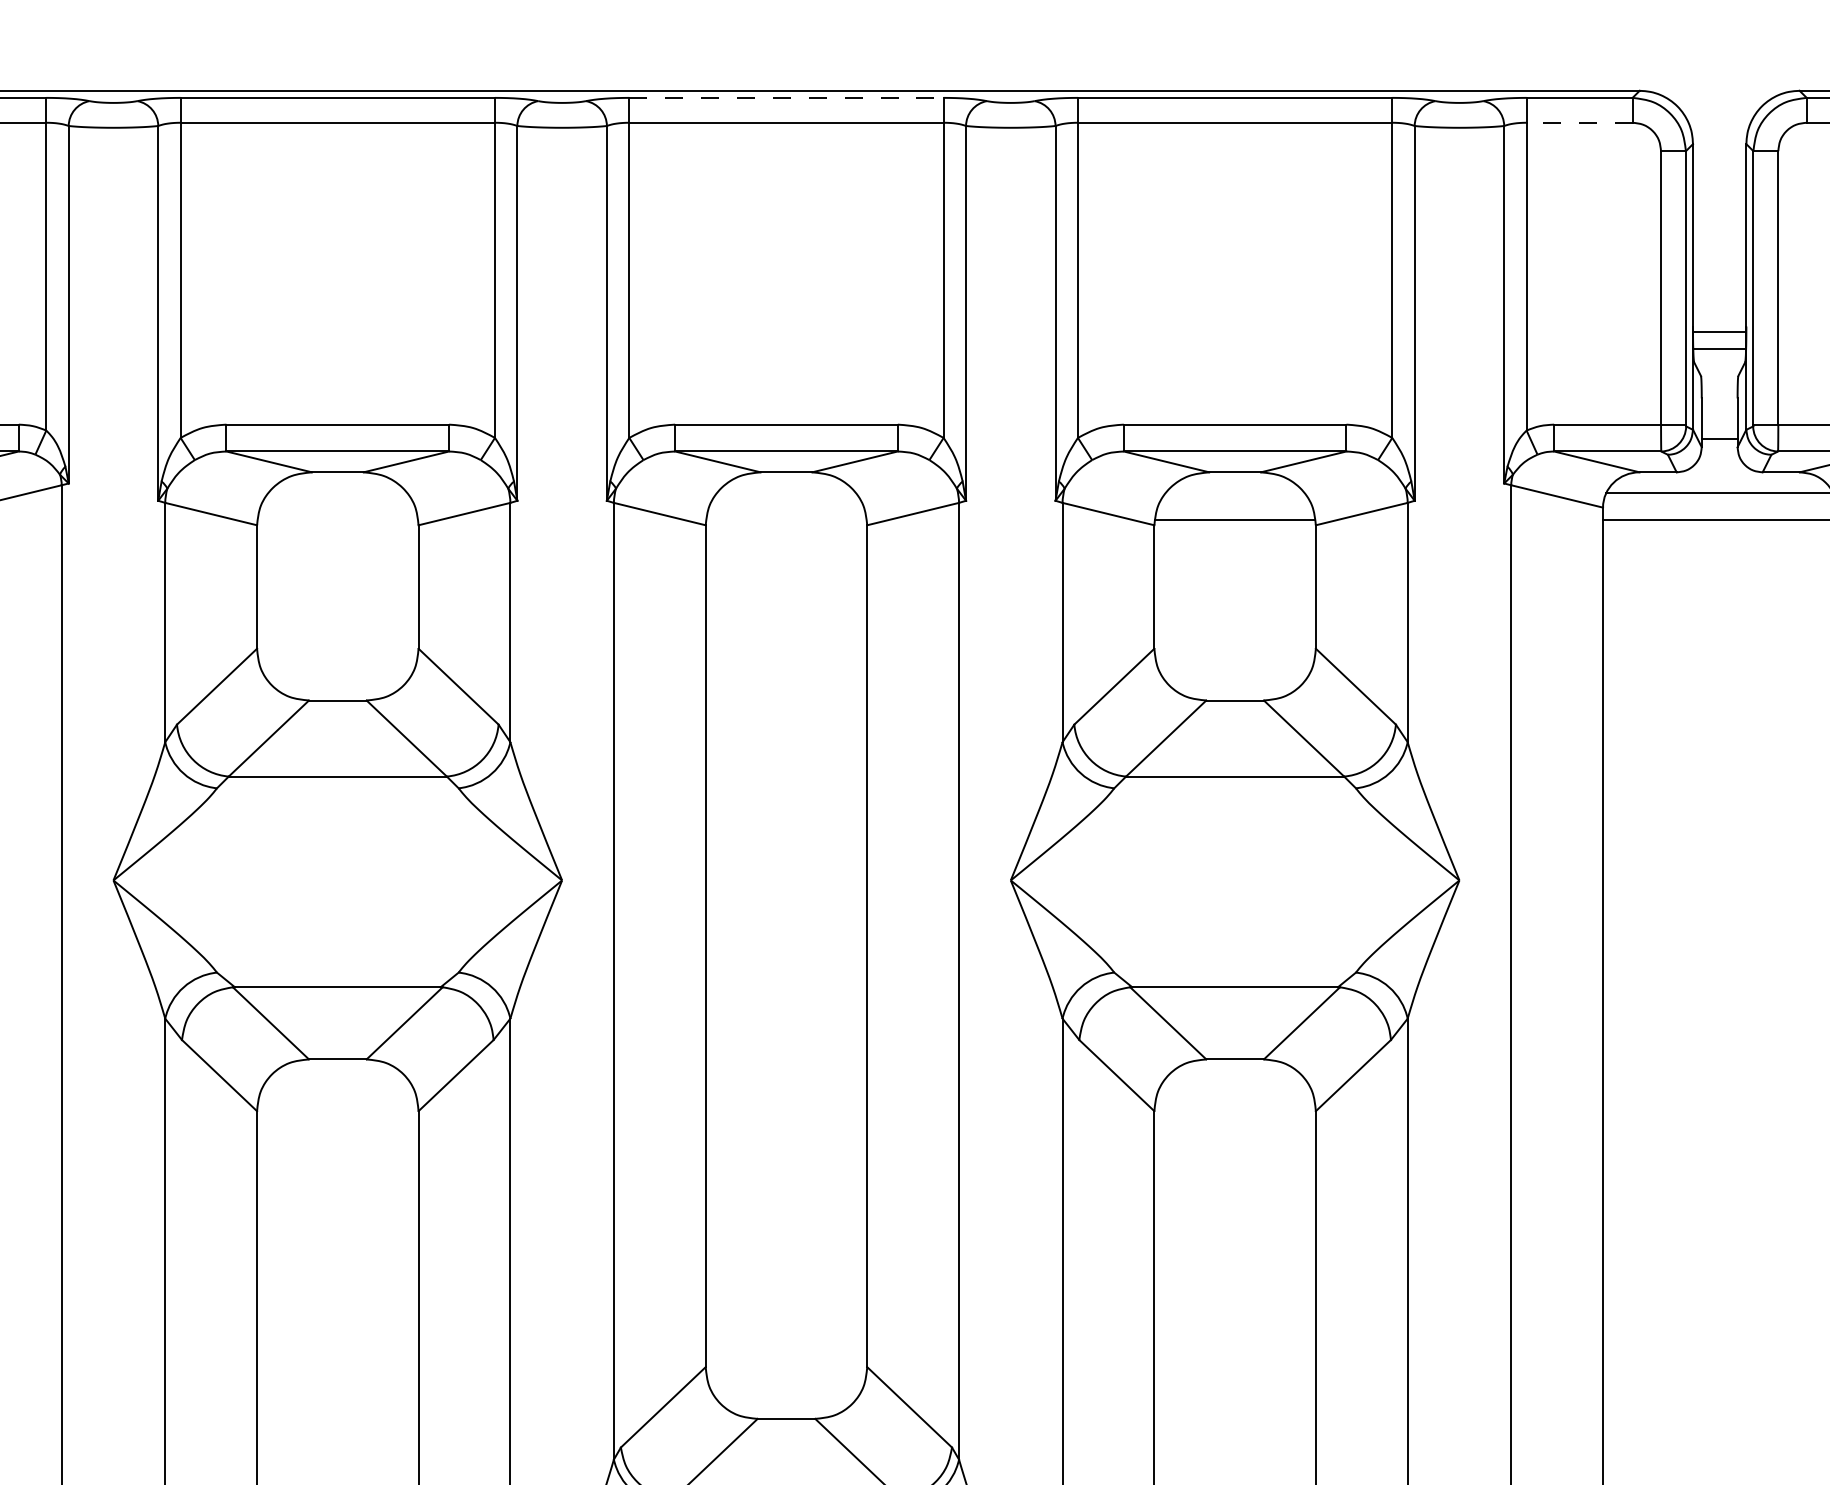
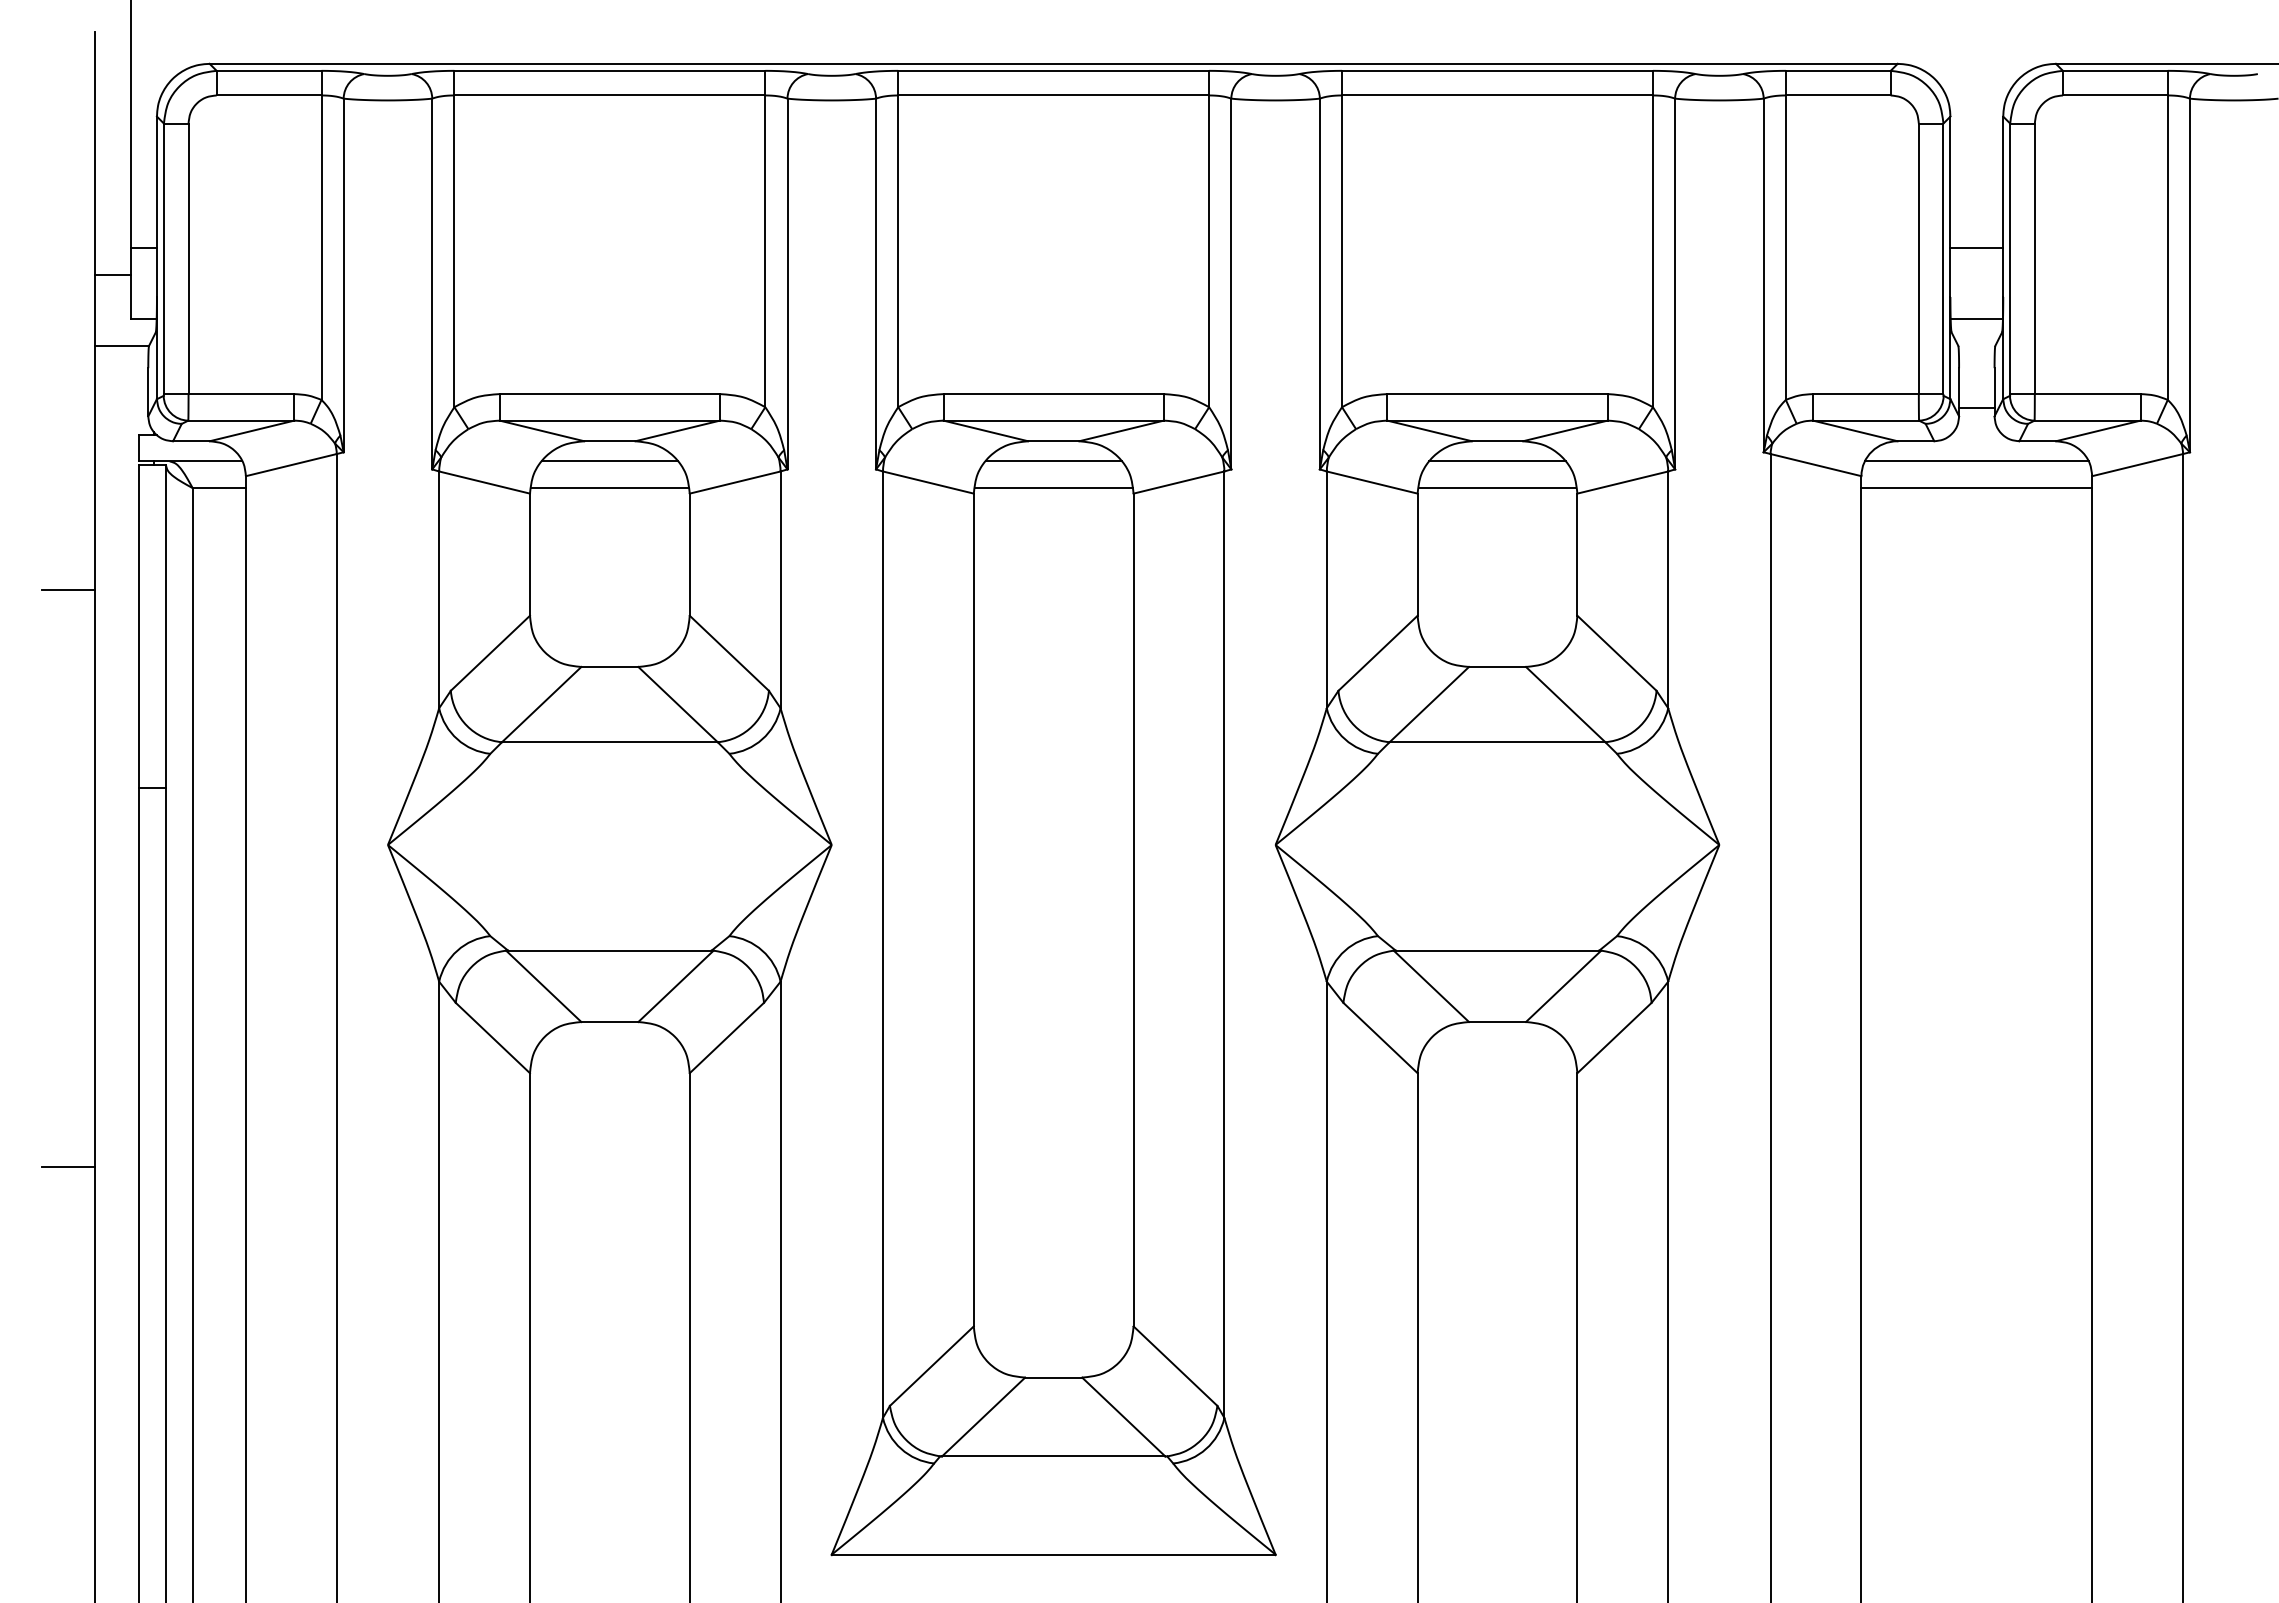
line: (787, 97) -> (1054, 70), dashed -> solid
line: (1578, 122) -> (1837, 95), dashed -> solid
line: (1719, 332) -> (1976, 248), moved
line: (337, 492) -> (609, 461), added
line: (786, 492) -> (1053, 461), added
line: (1235, 492) -> (1497, 461), added
line: (337, 520) -> (609, 488), added
line: (786, 520) -> (1053, 488), added

